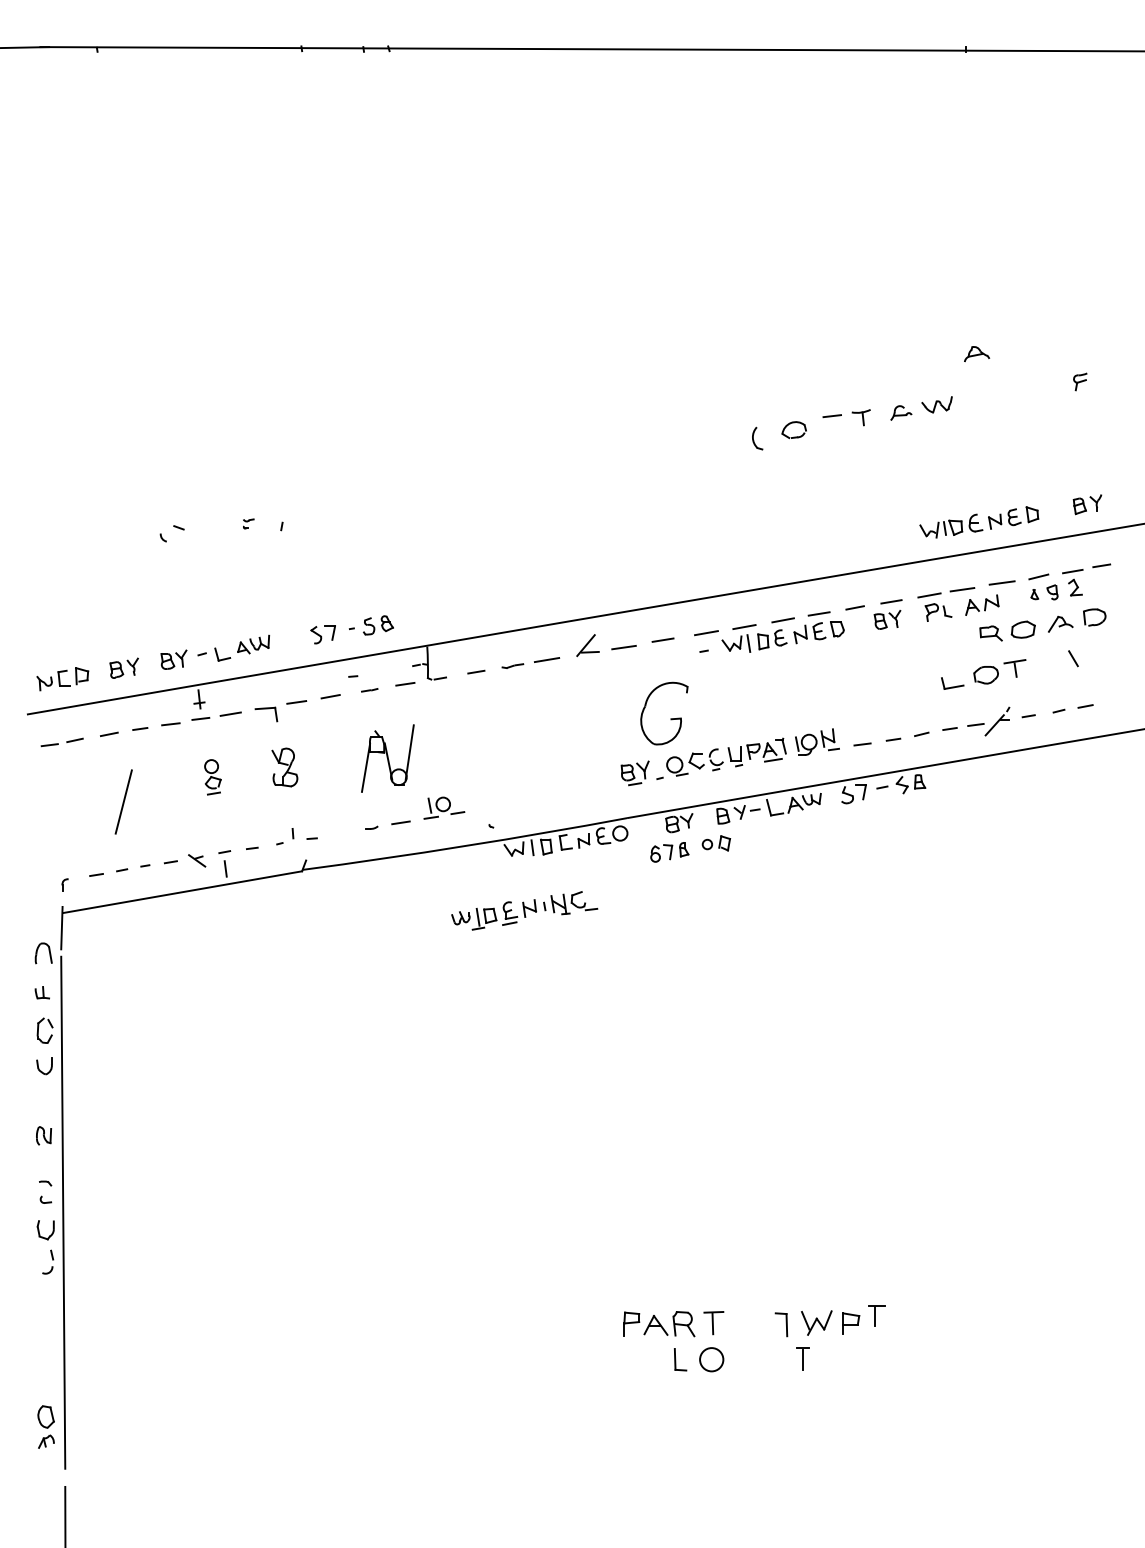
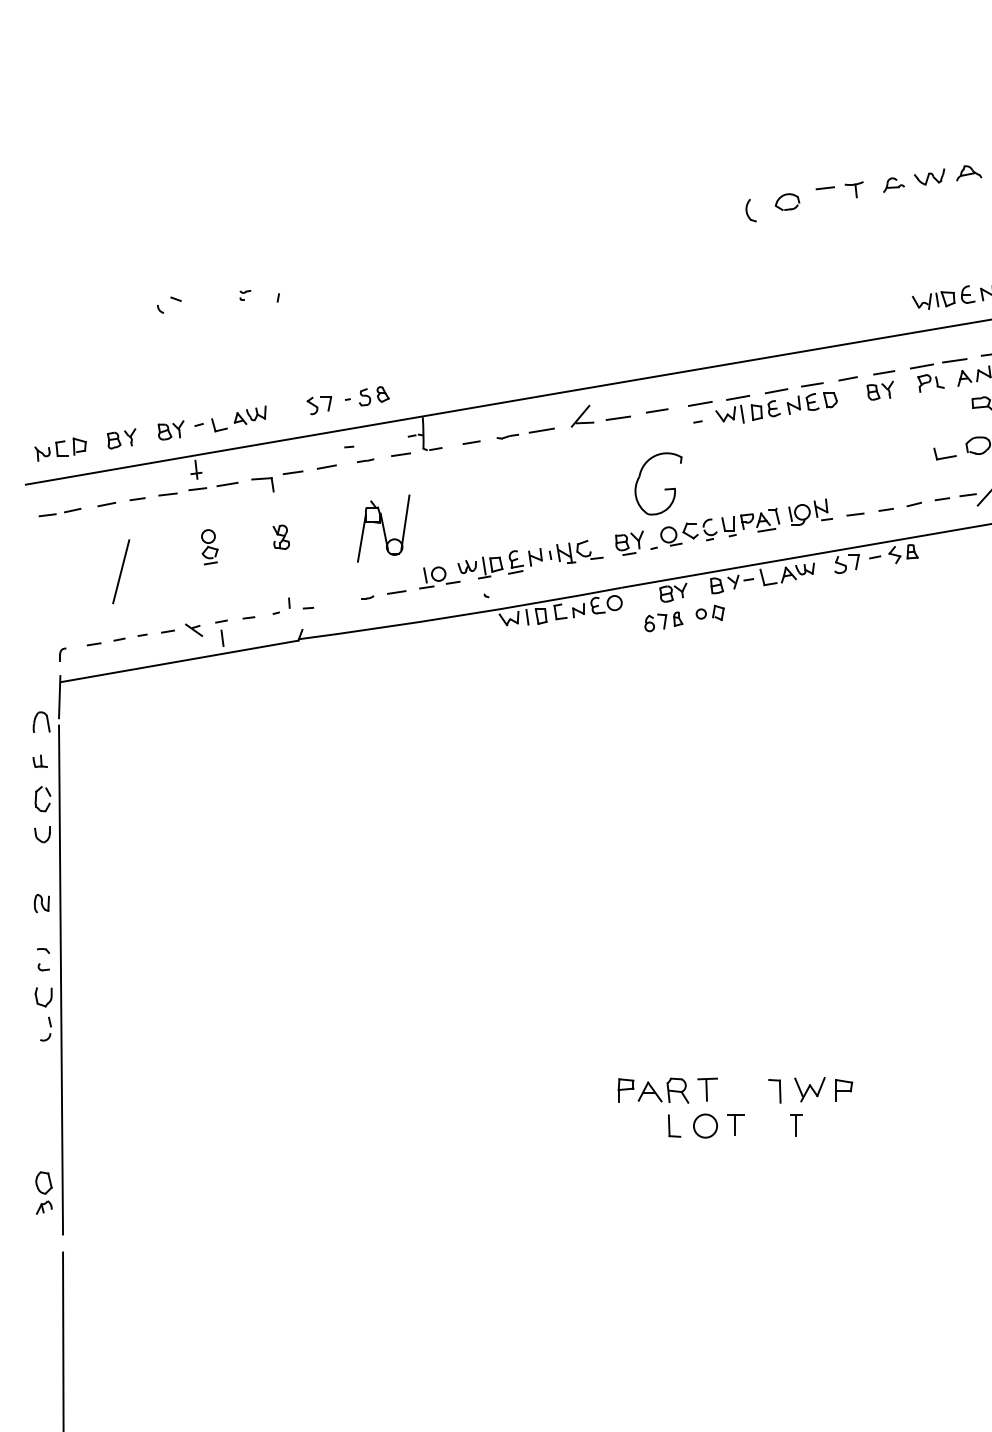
part: (977, 354) -> (969, 173), moved
part: (284, 766) -> (280, 536), size x0.62
part: (524, 910) -> (530, 559), moved
part: (876, 1315) -> (736, 1124), moved

